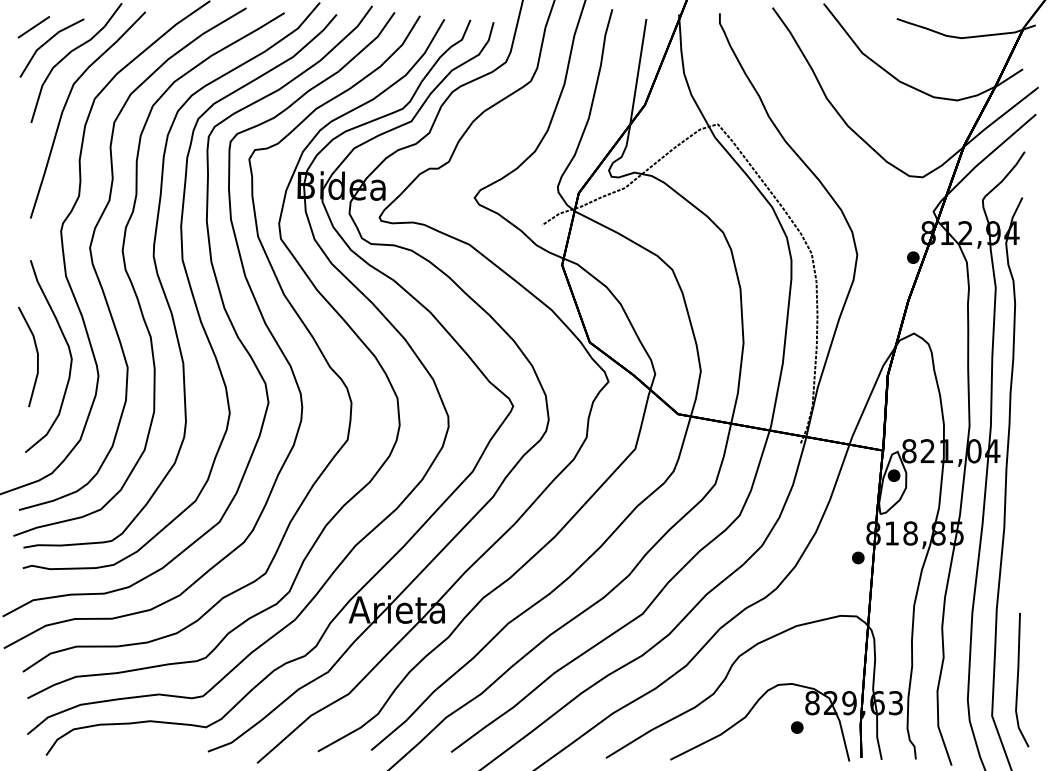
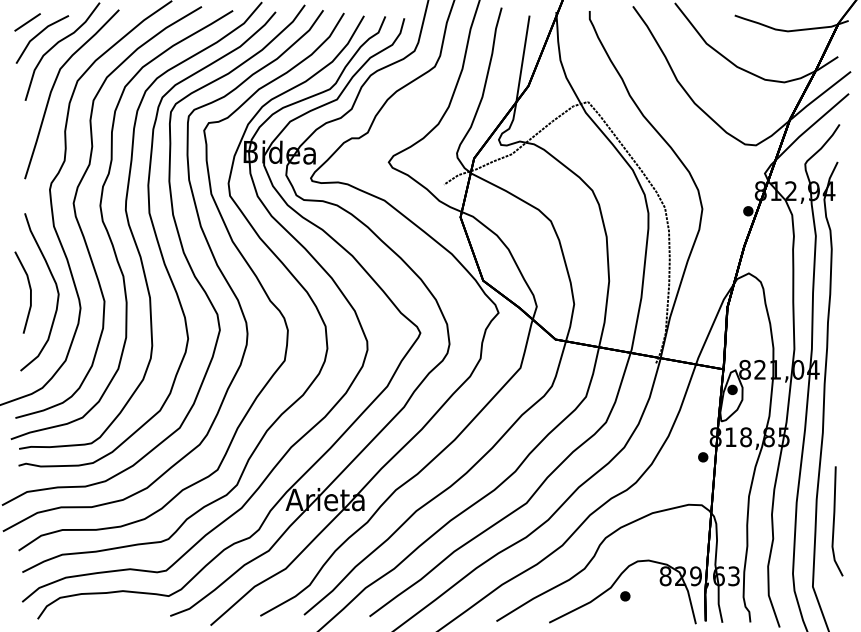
part: (1022, 680) -> (837, 521), moved
part: (797, 727) -> (625, 596), moved

